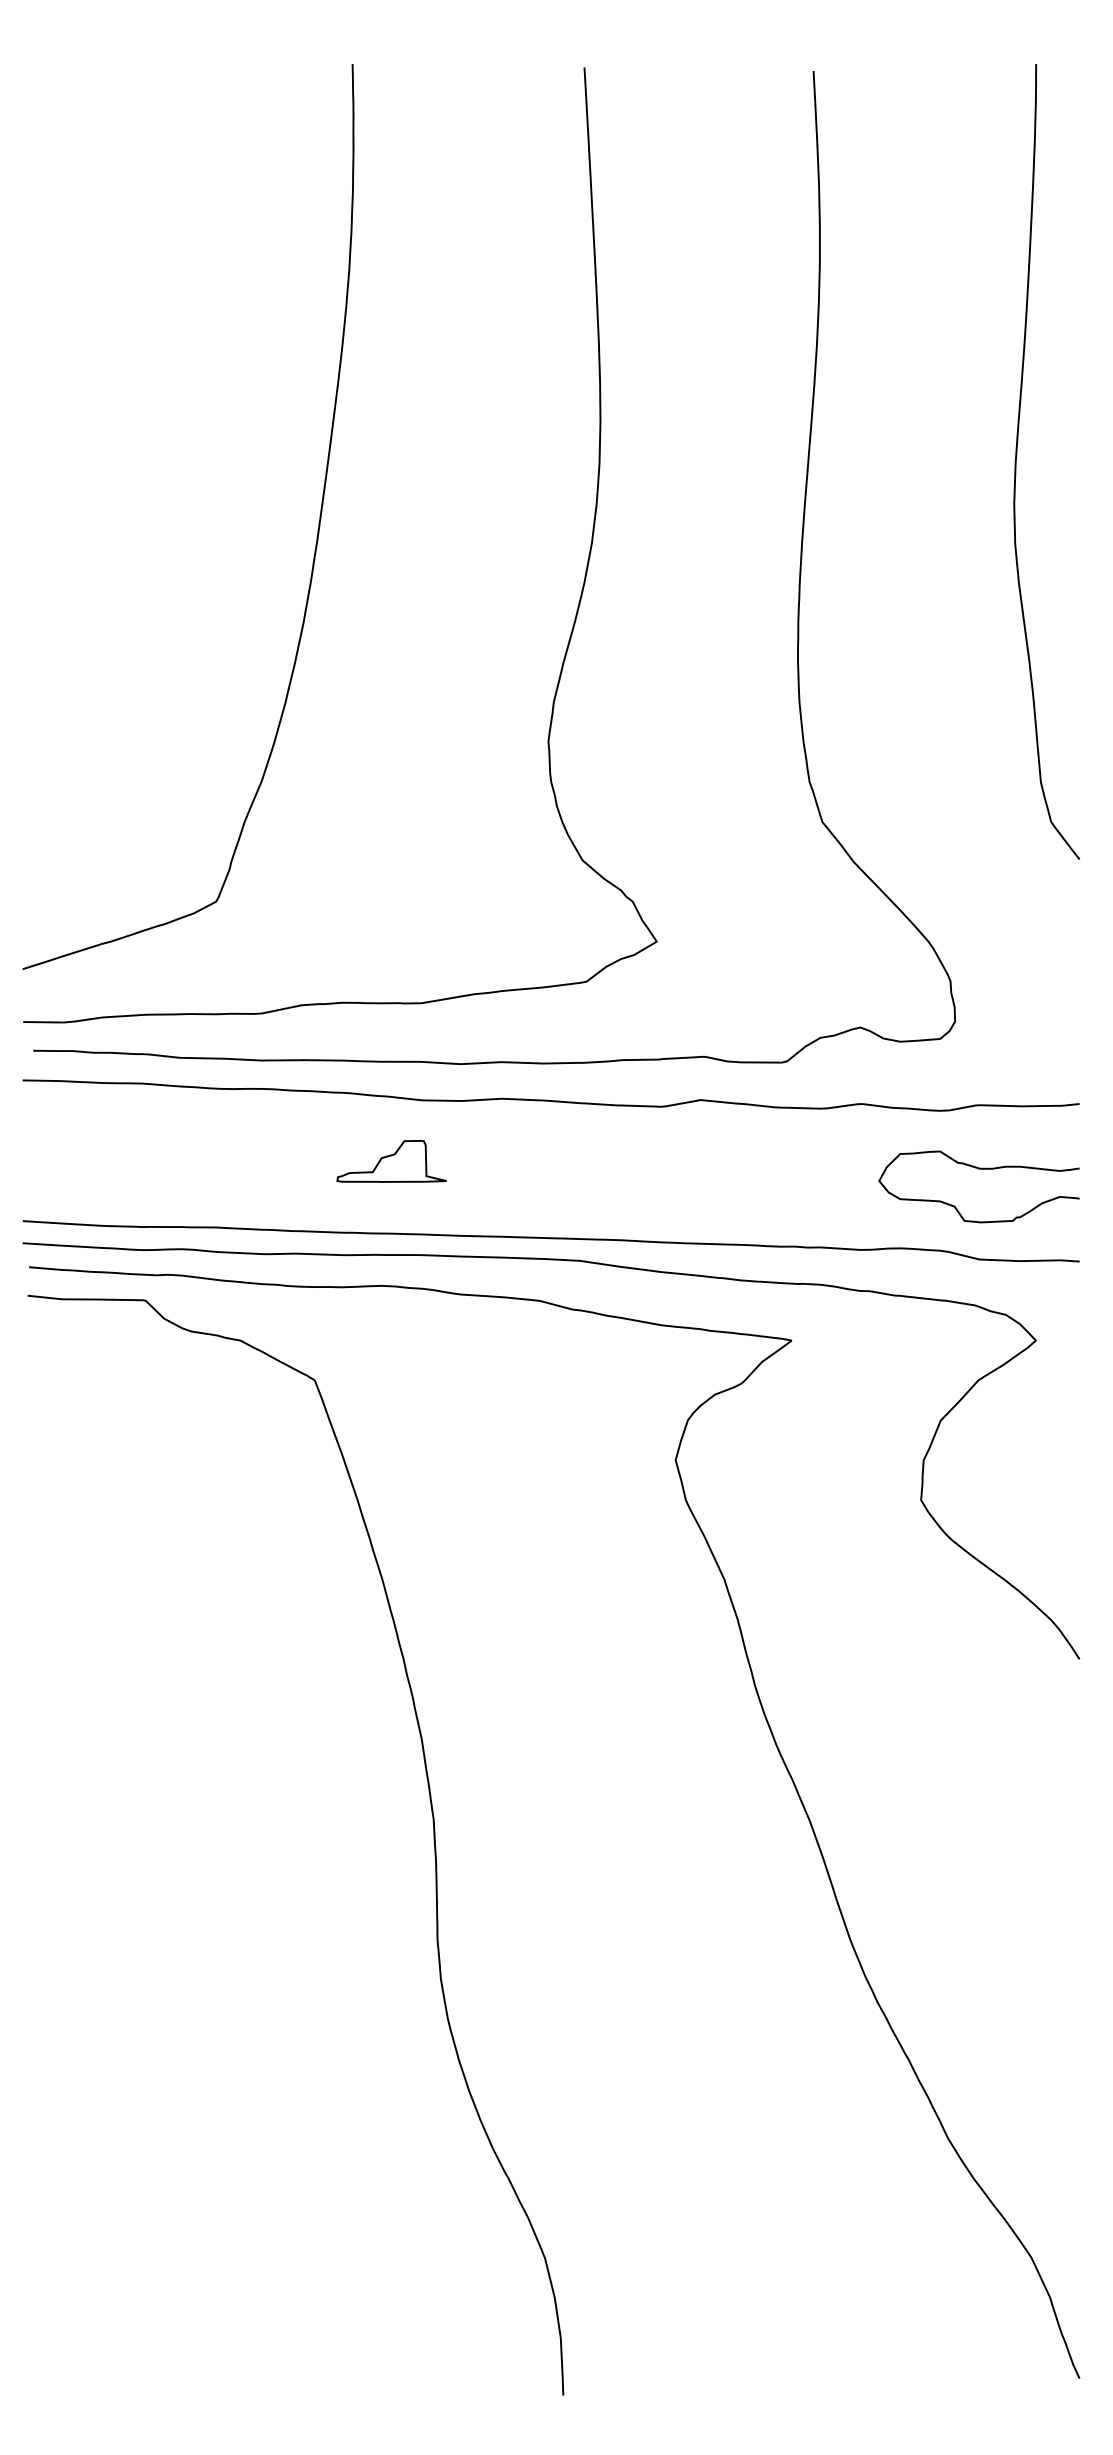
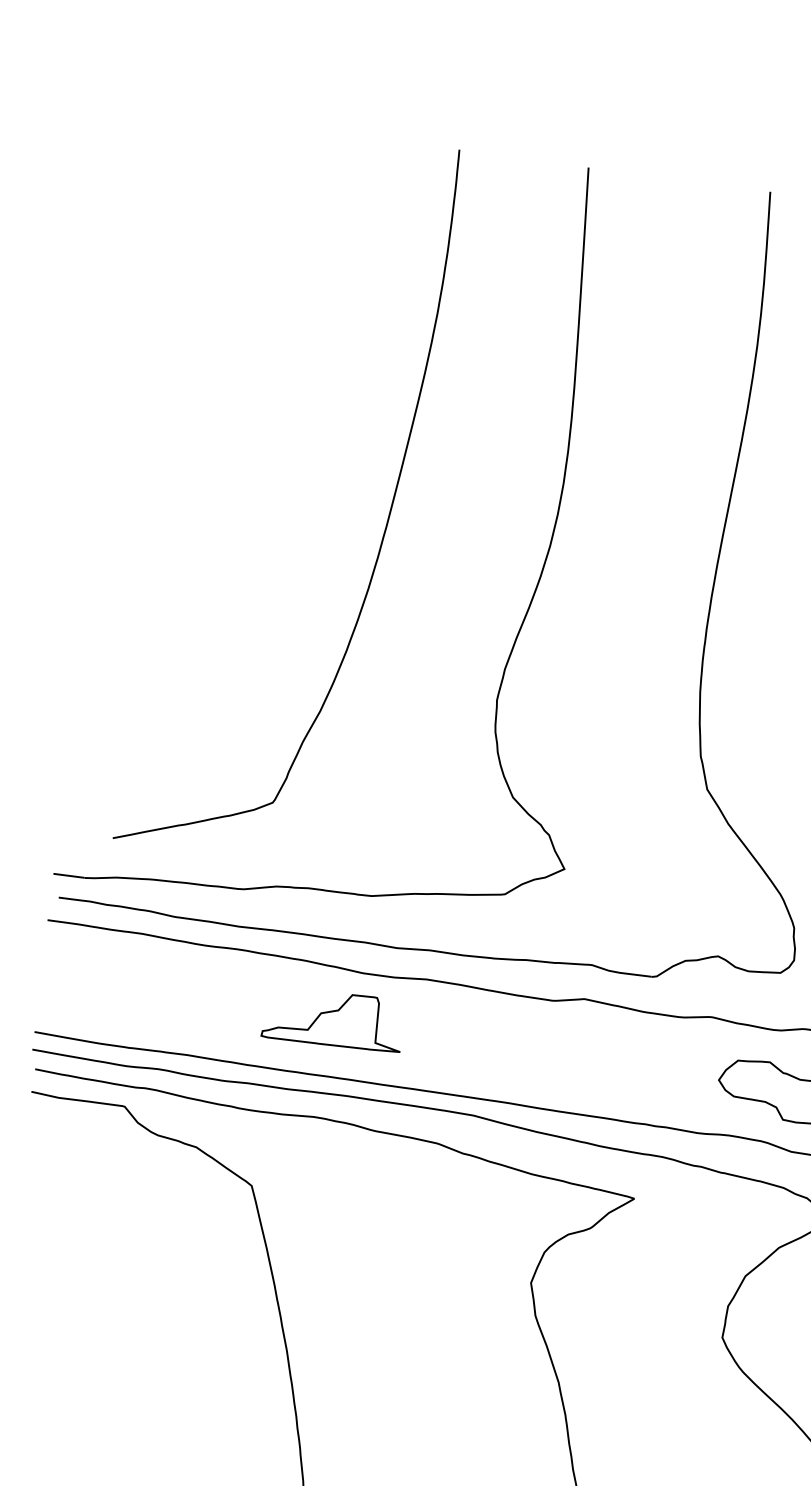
curve: (317, 529) -> (388, 516), moved
part: (391, 1161) -> (333, 1019), size x1.6

